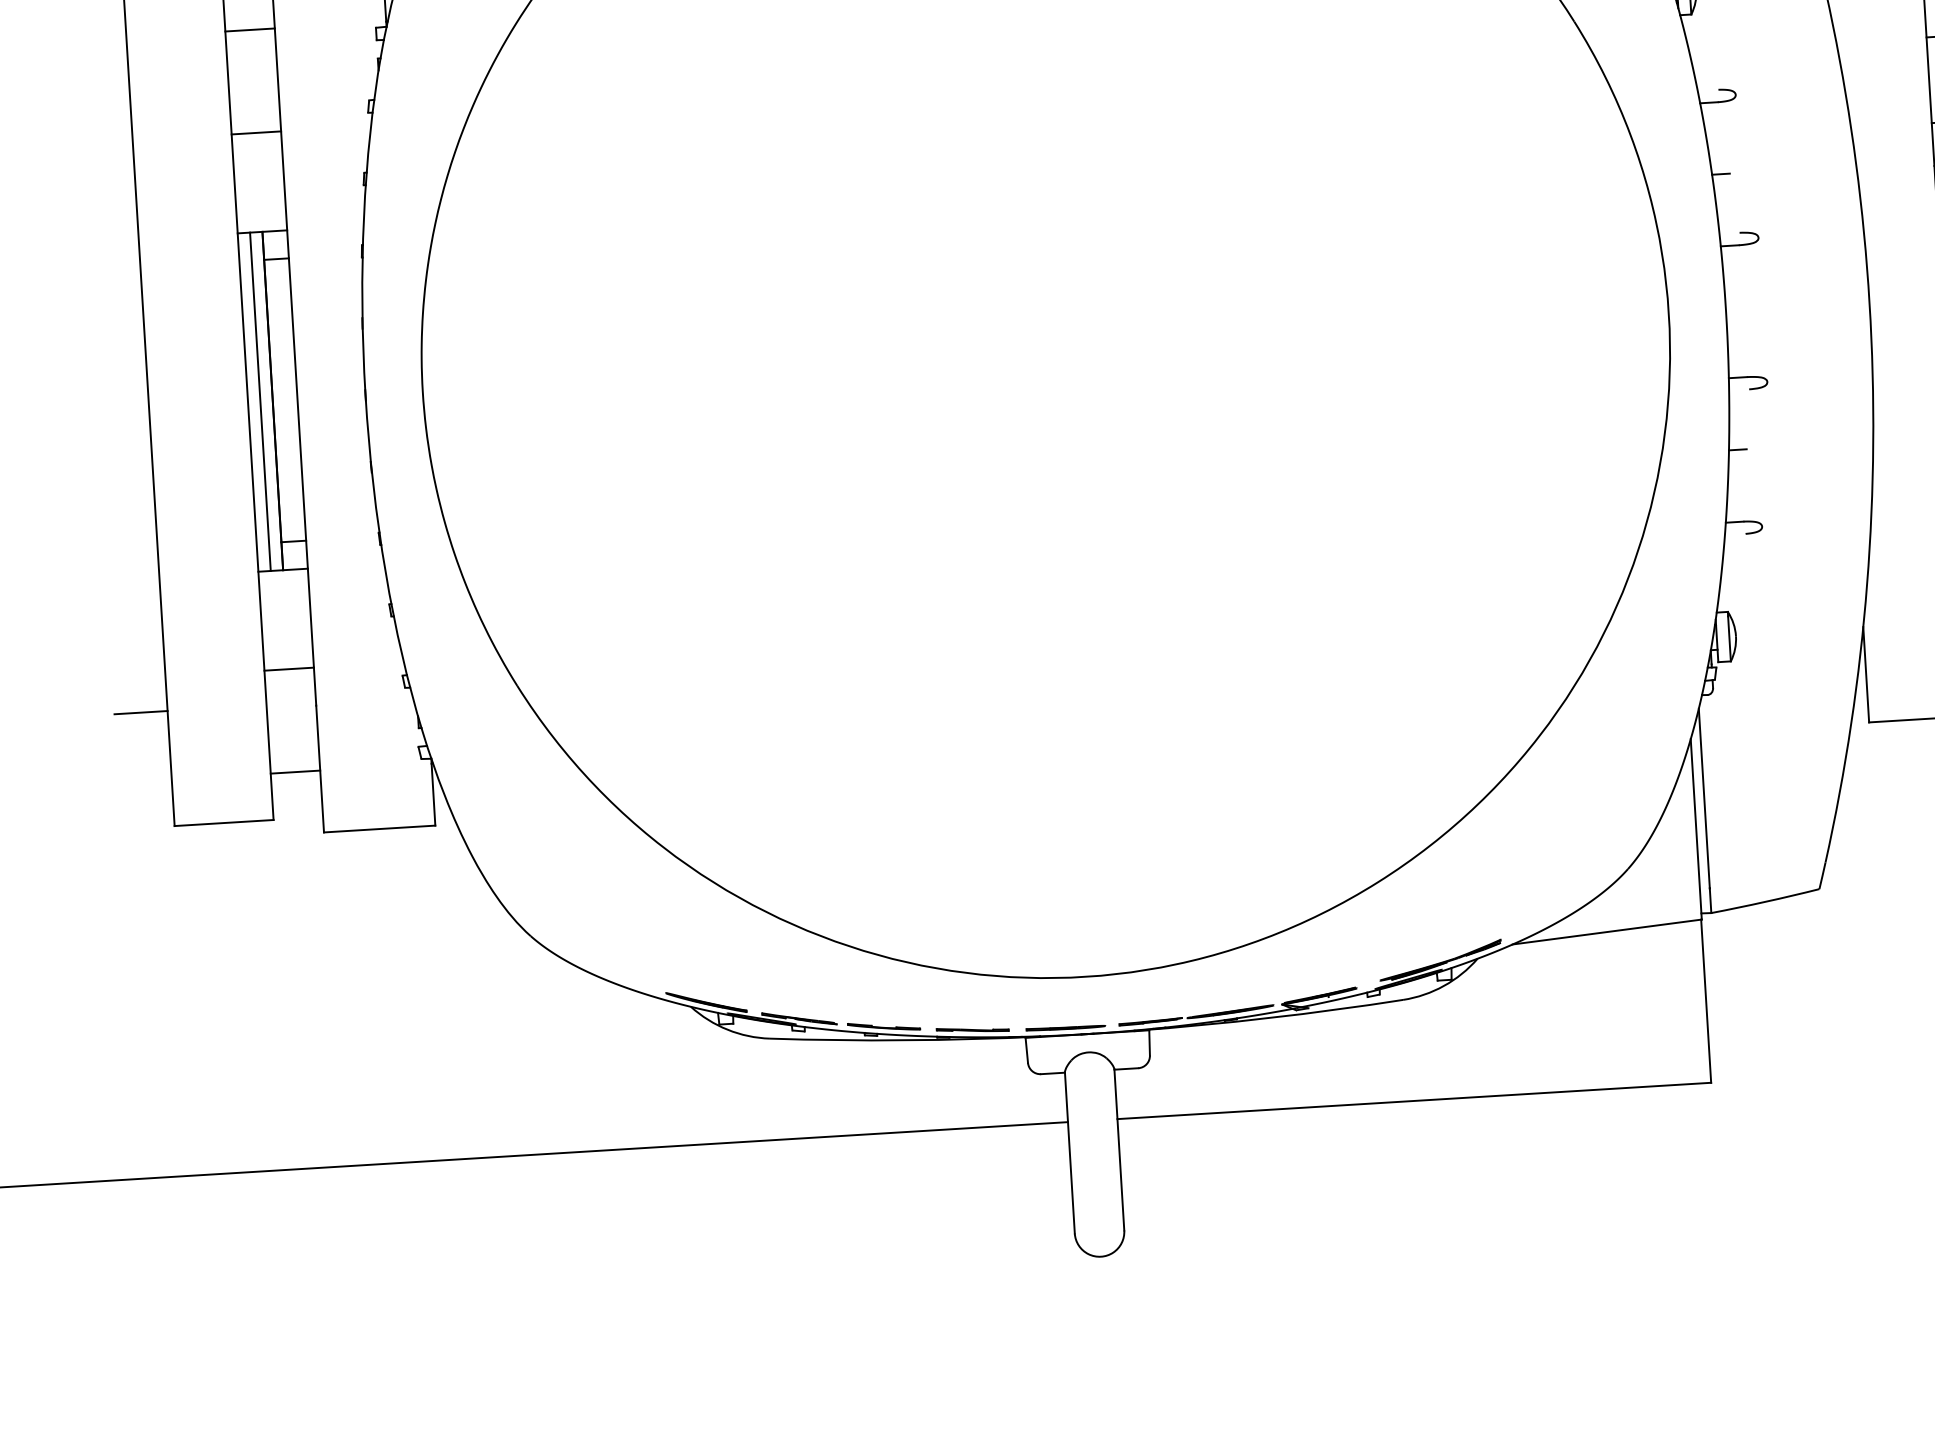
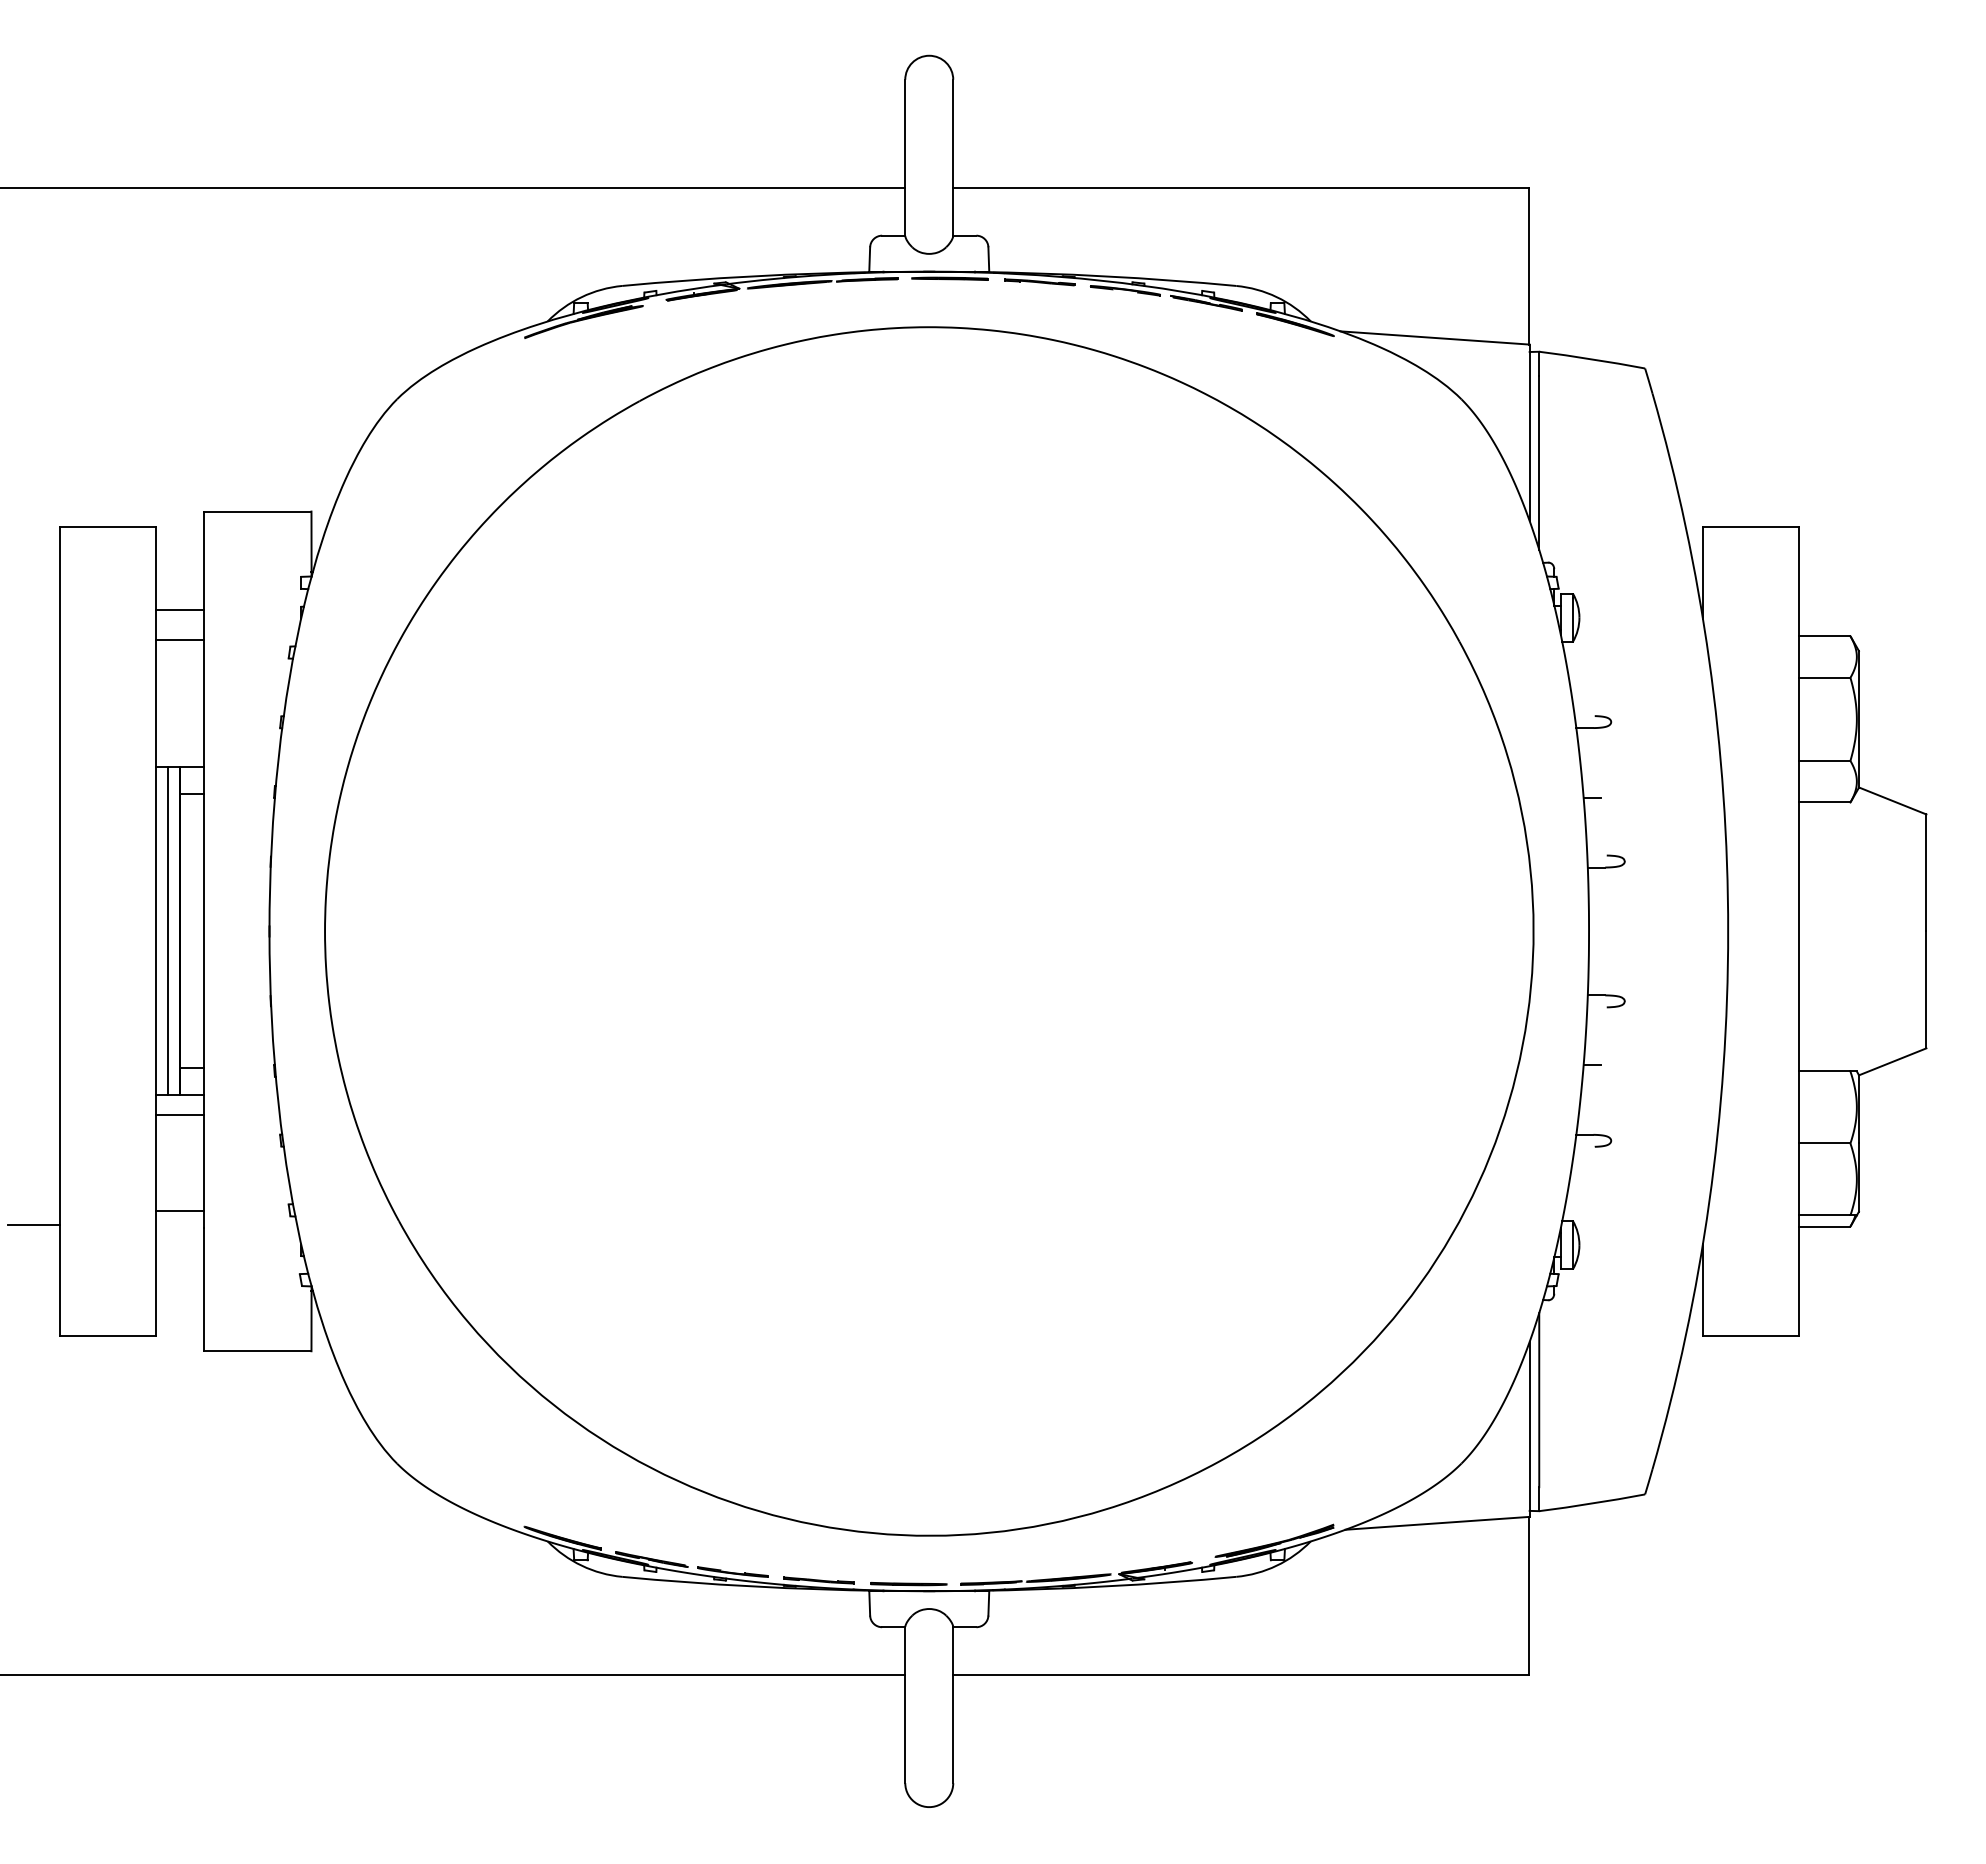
line: (250, 29) -> (179, 639), moved
line: (256, 133) -> (179, 610), moved
line: (289, 669) -> (179, 1115), moved
line: (295, 772) -> (179, 1211), moved

